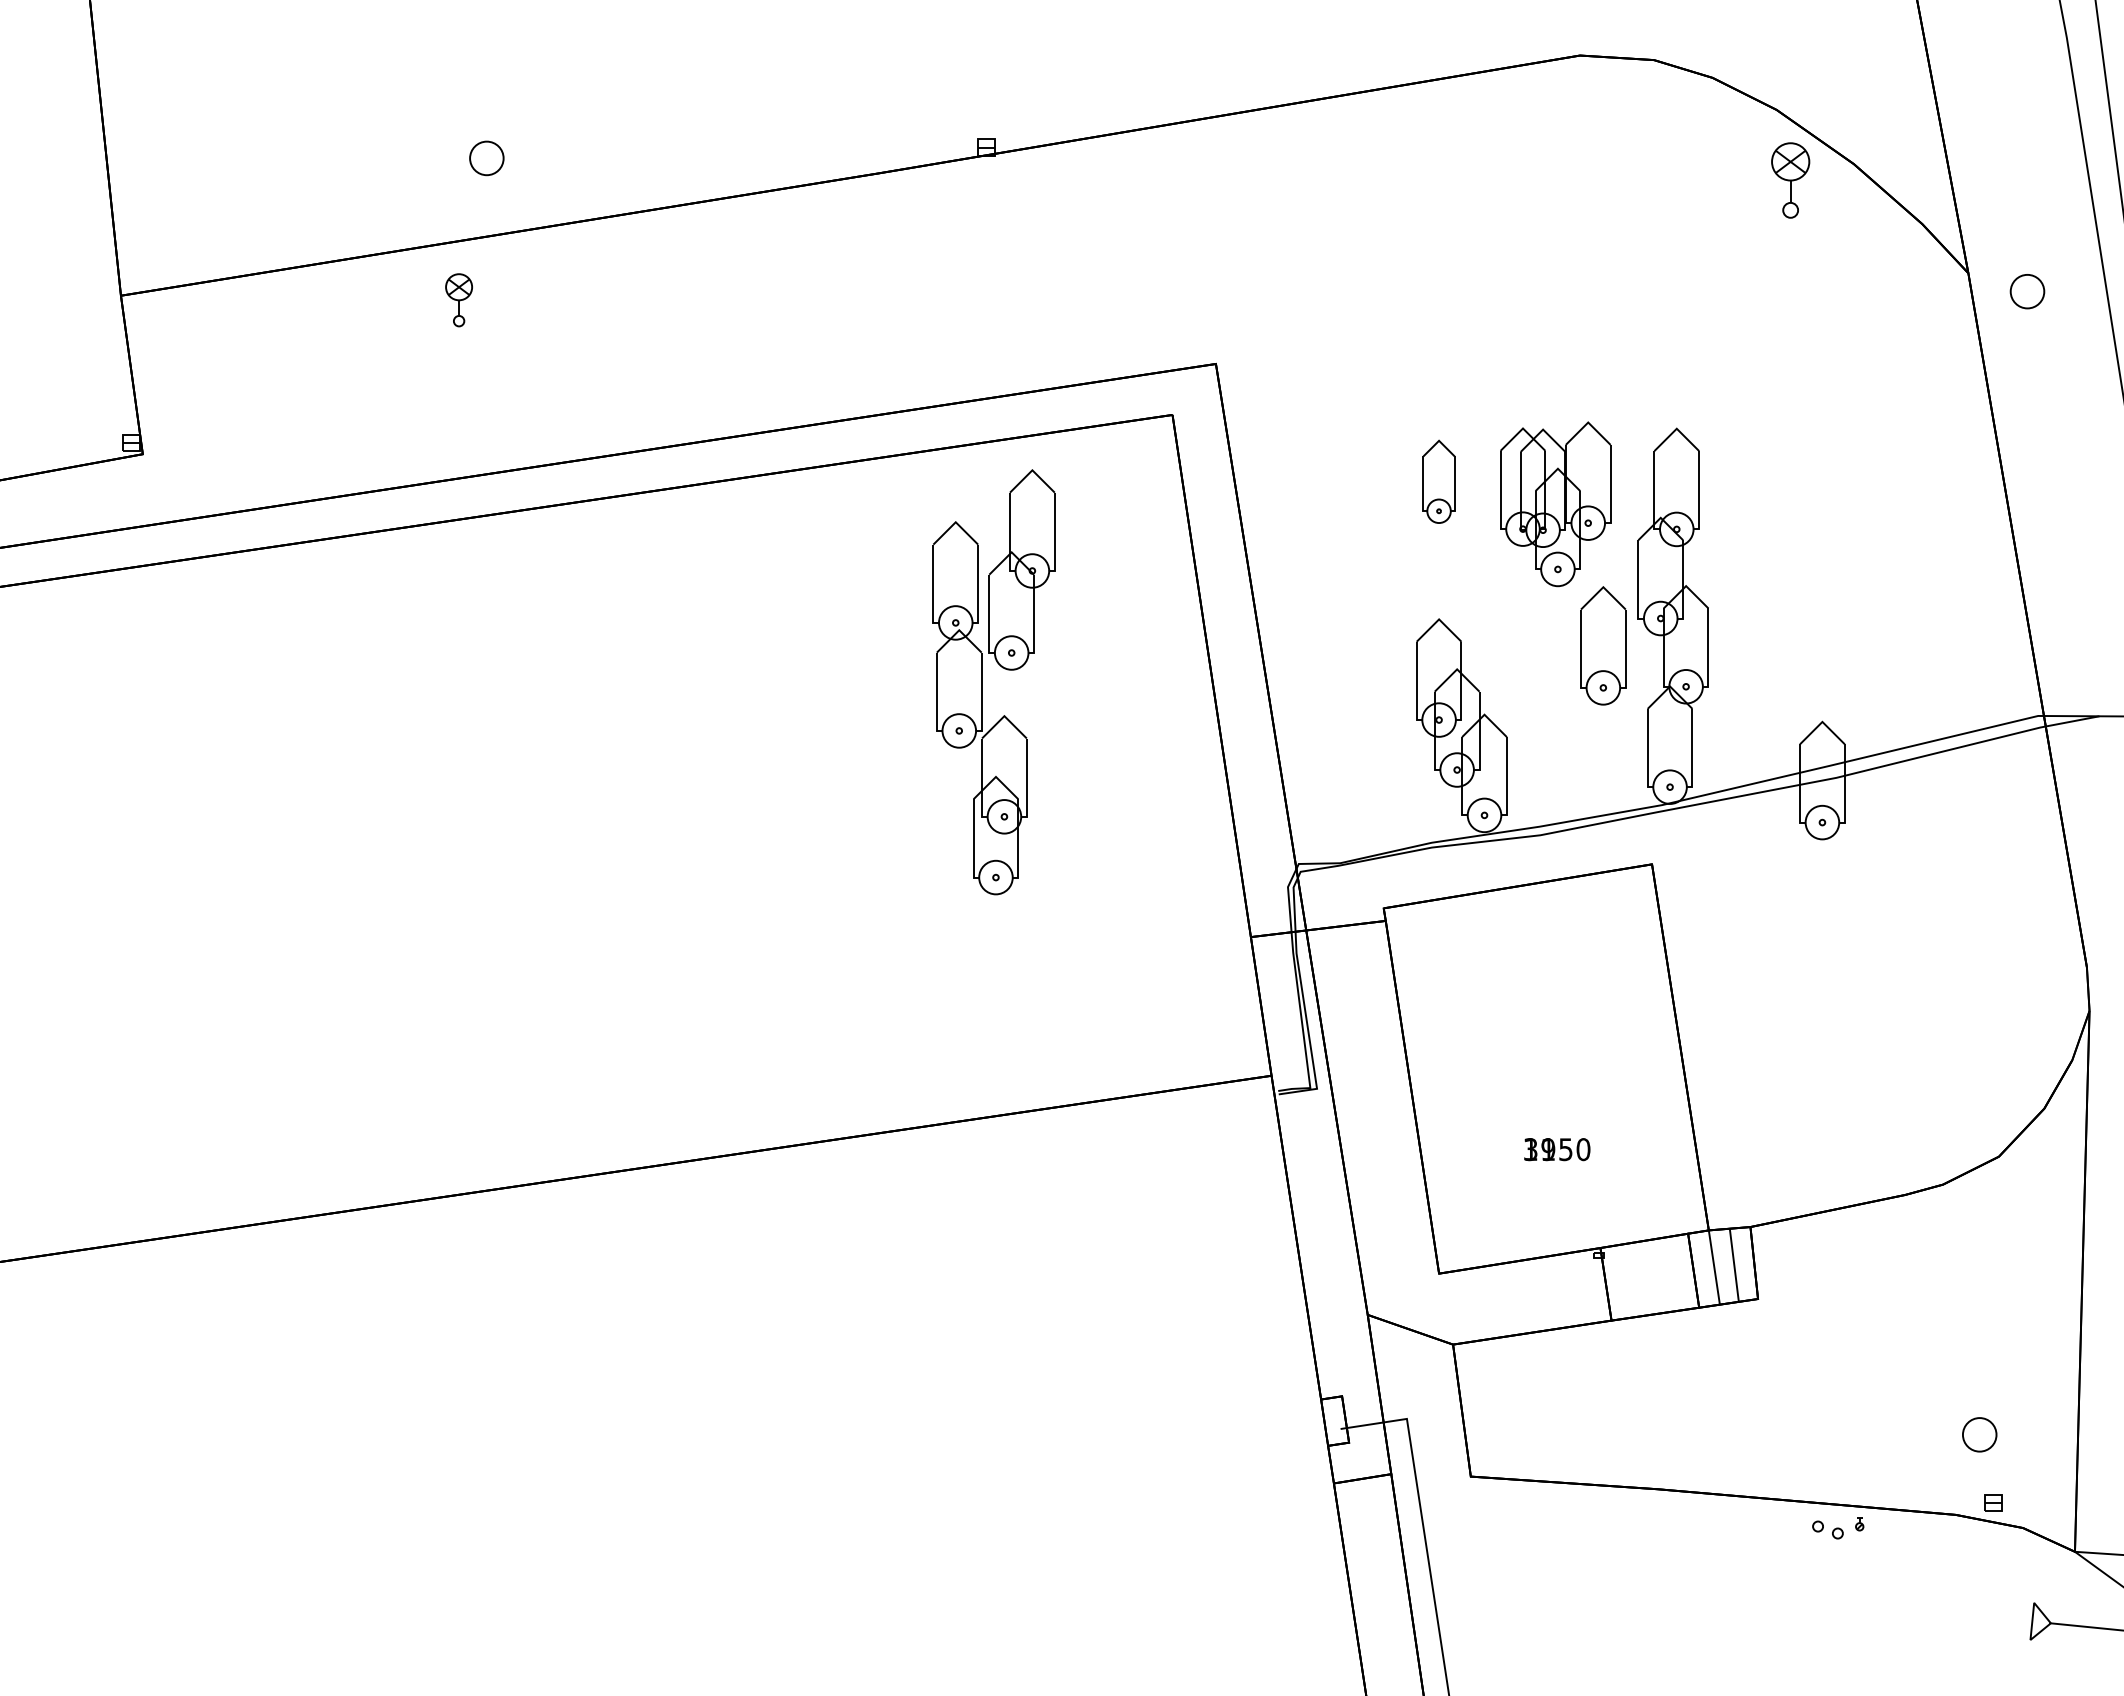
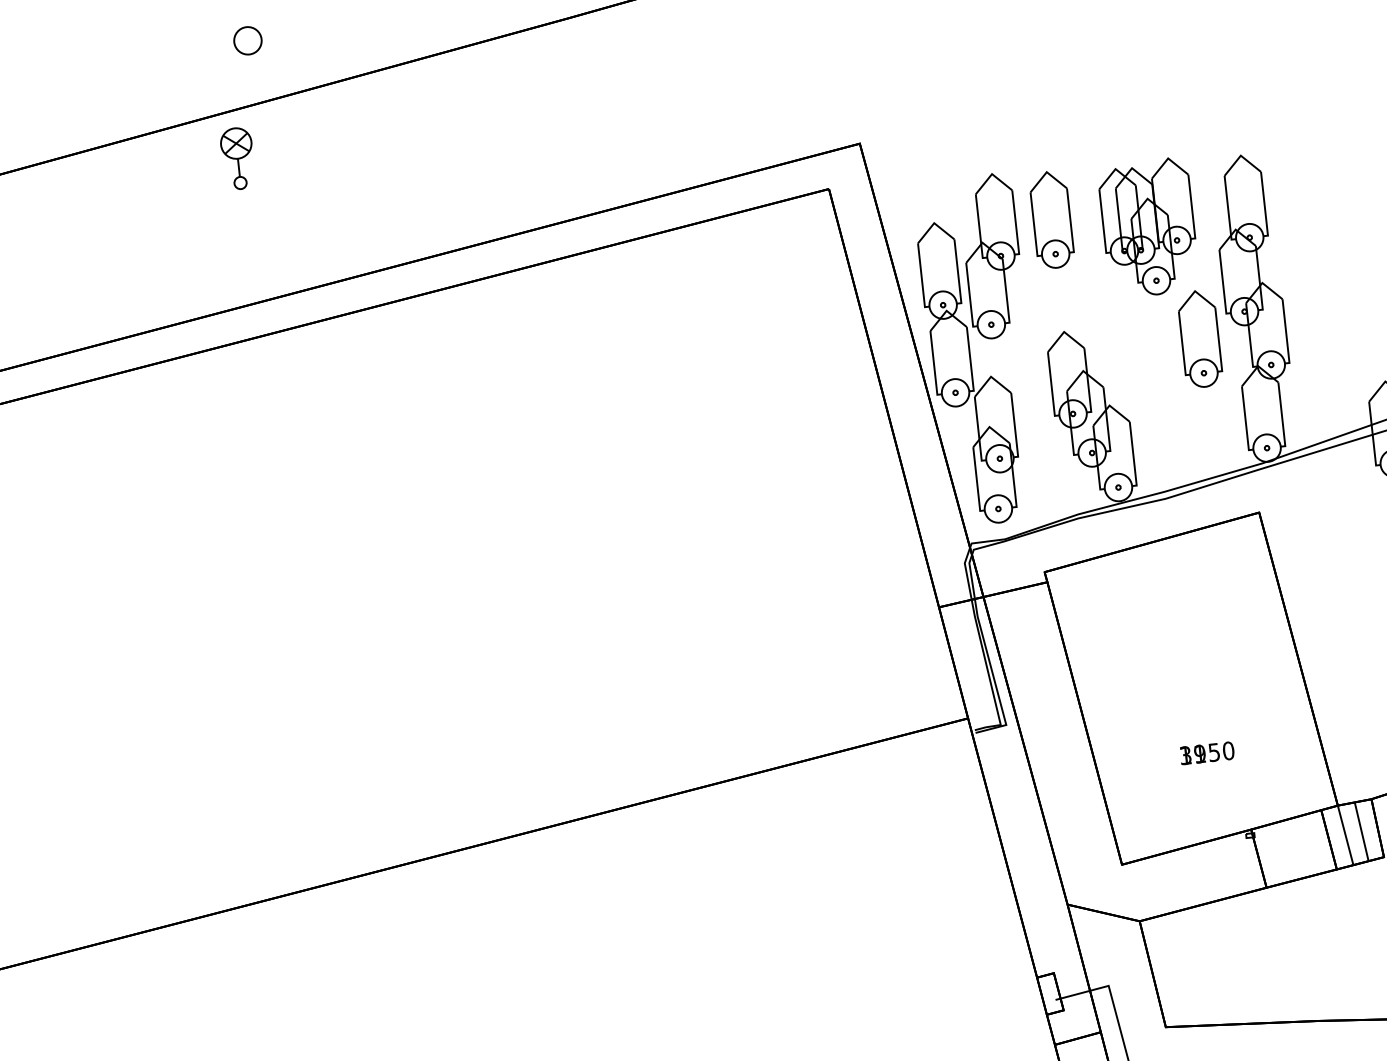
part: (458, 300) -> (237, 159), size x1.43
part: (1438, 481) -> (1051, 219), size x1.43
part: (982, 682) -> (970, 351), moved

